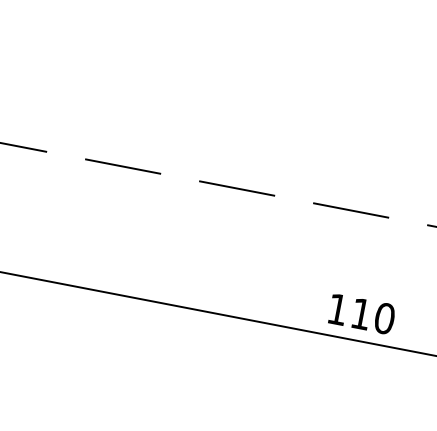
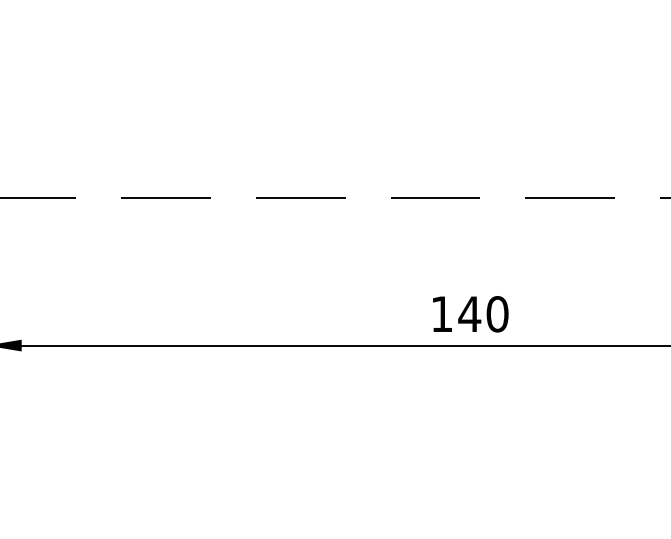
text: (361, 313) -> (469, 313), 110 -> 140

